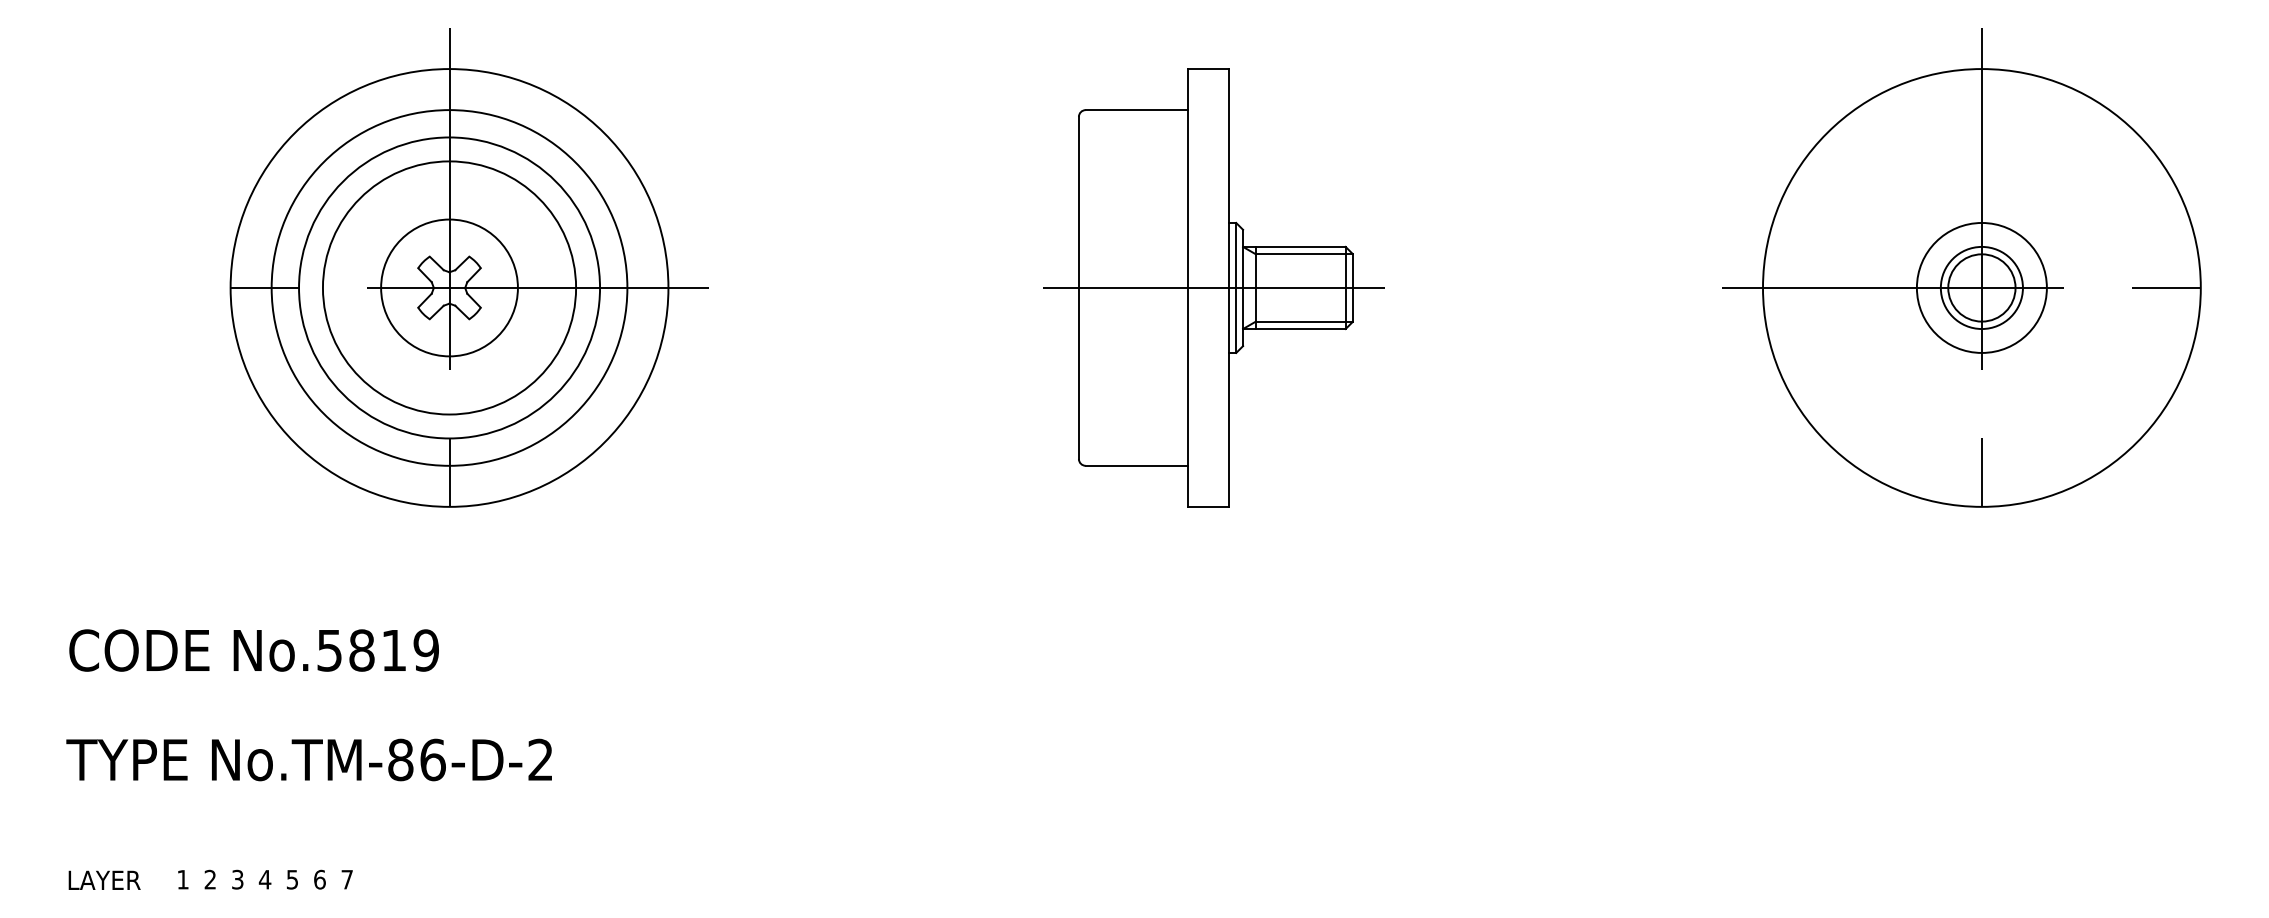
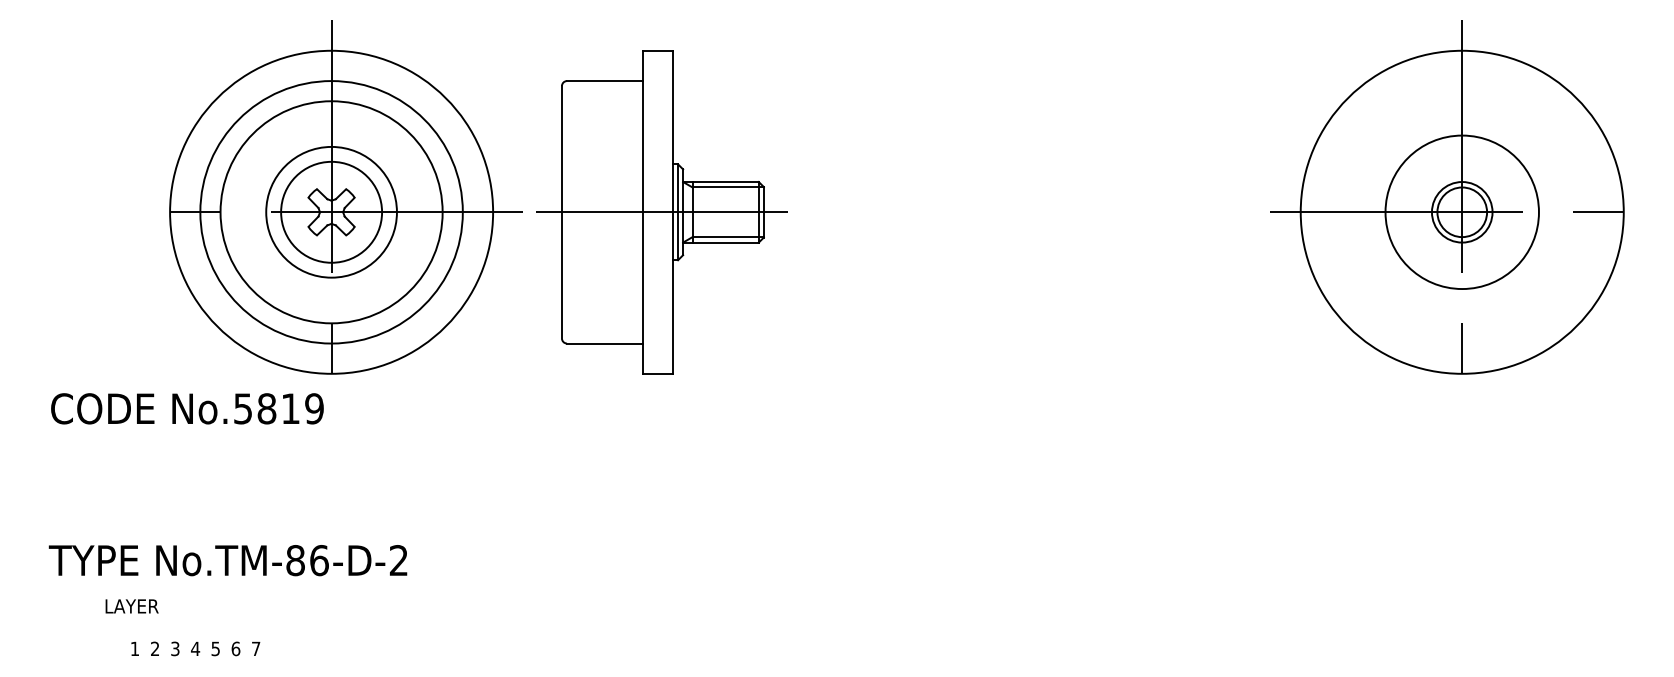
circle: (449, 286) -> (331, 211), size x0.7
part: (1213, 288) -> (661, 212), moved
circle: (1982, 288) -> (1462, 212), size x1.6
text: (254, 650) -> (187, 408), moved
text: (103, 880) -> (131, 606), moved

